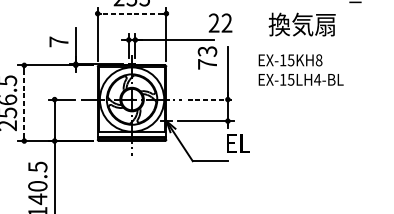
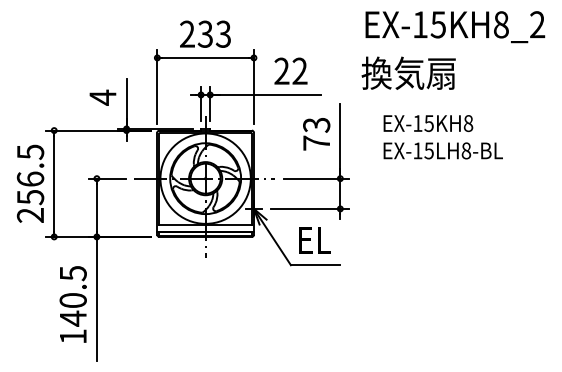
line: (131, 13) -> (205, 57), dashed -> solid
text: (220, 22) -> (290, 70), moved
text: (302, 24) -> (408, 72), moved
text: (58, 41) -> (102, 97), 7 -> 4
text: (207, 58) -> (316, 134), moved
text: (317, 79) -> (466, 150), EX-15LH4-BL -> EX-15LH8-BL
line: (210, 99) -> (316, 178), dashed -> solid
line: (24, 103) -> (54, 183), dashed -> solid
text: (238, 143) -> (314, 240), moved

